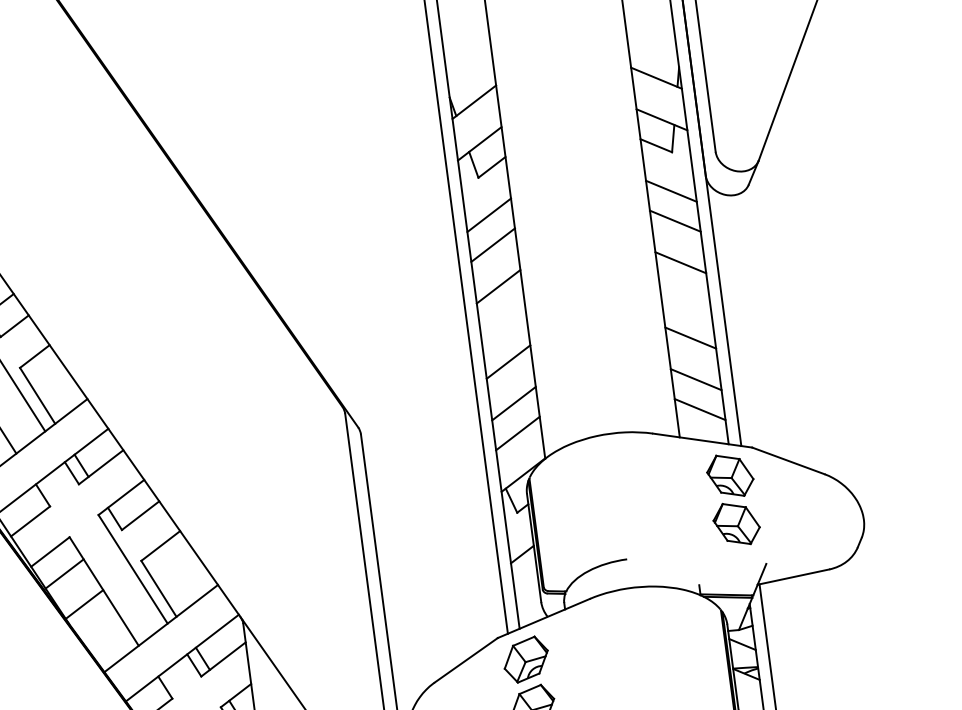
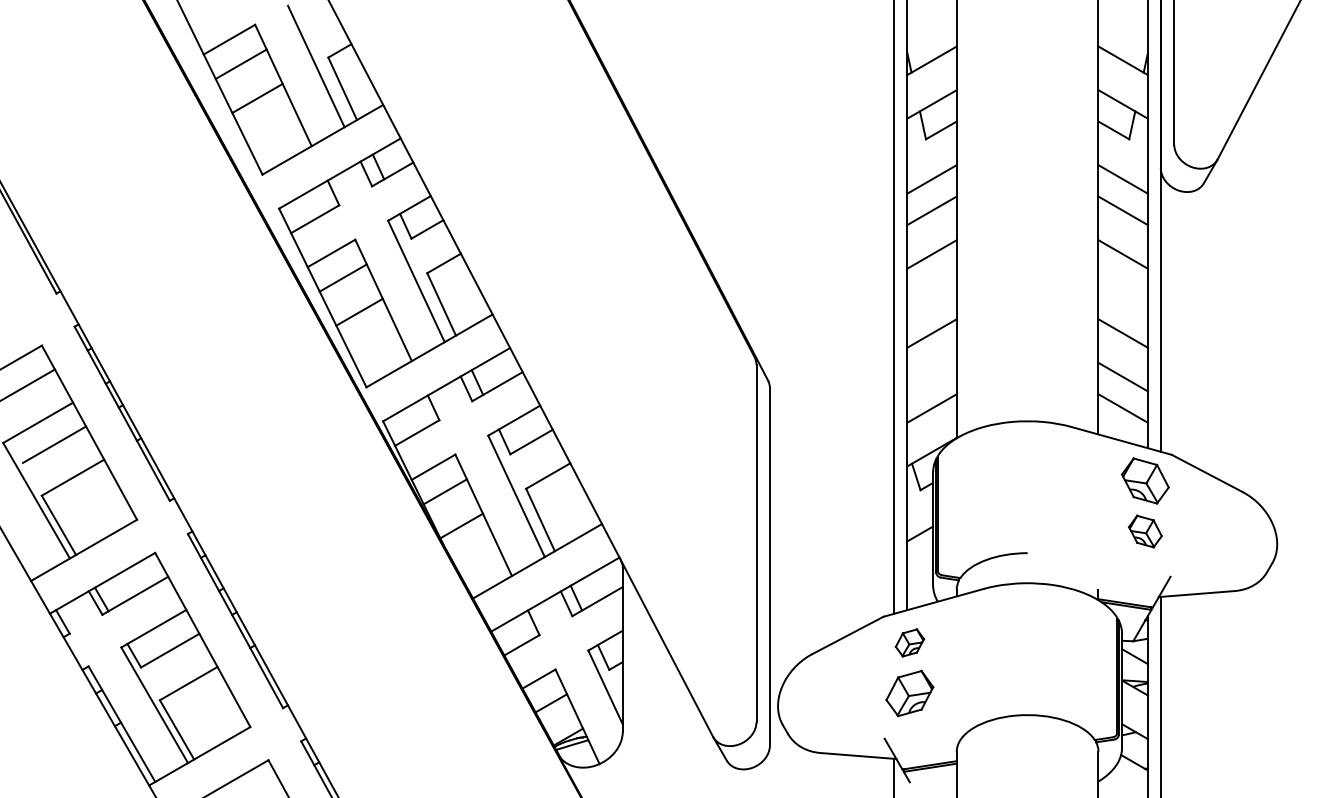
line: (513, 403) -> (931, 376), removed
part: (736, 523) -> (1145, 531), size x0.7
part: (525, 659) -> (909, 642), size x0.6

